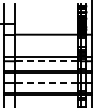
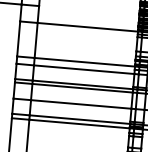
line: (46, 61) -> (83, 70), dashed -> solid
line: (46, 83) -> (80, 105), dashed -> solid

